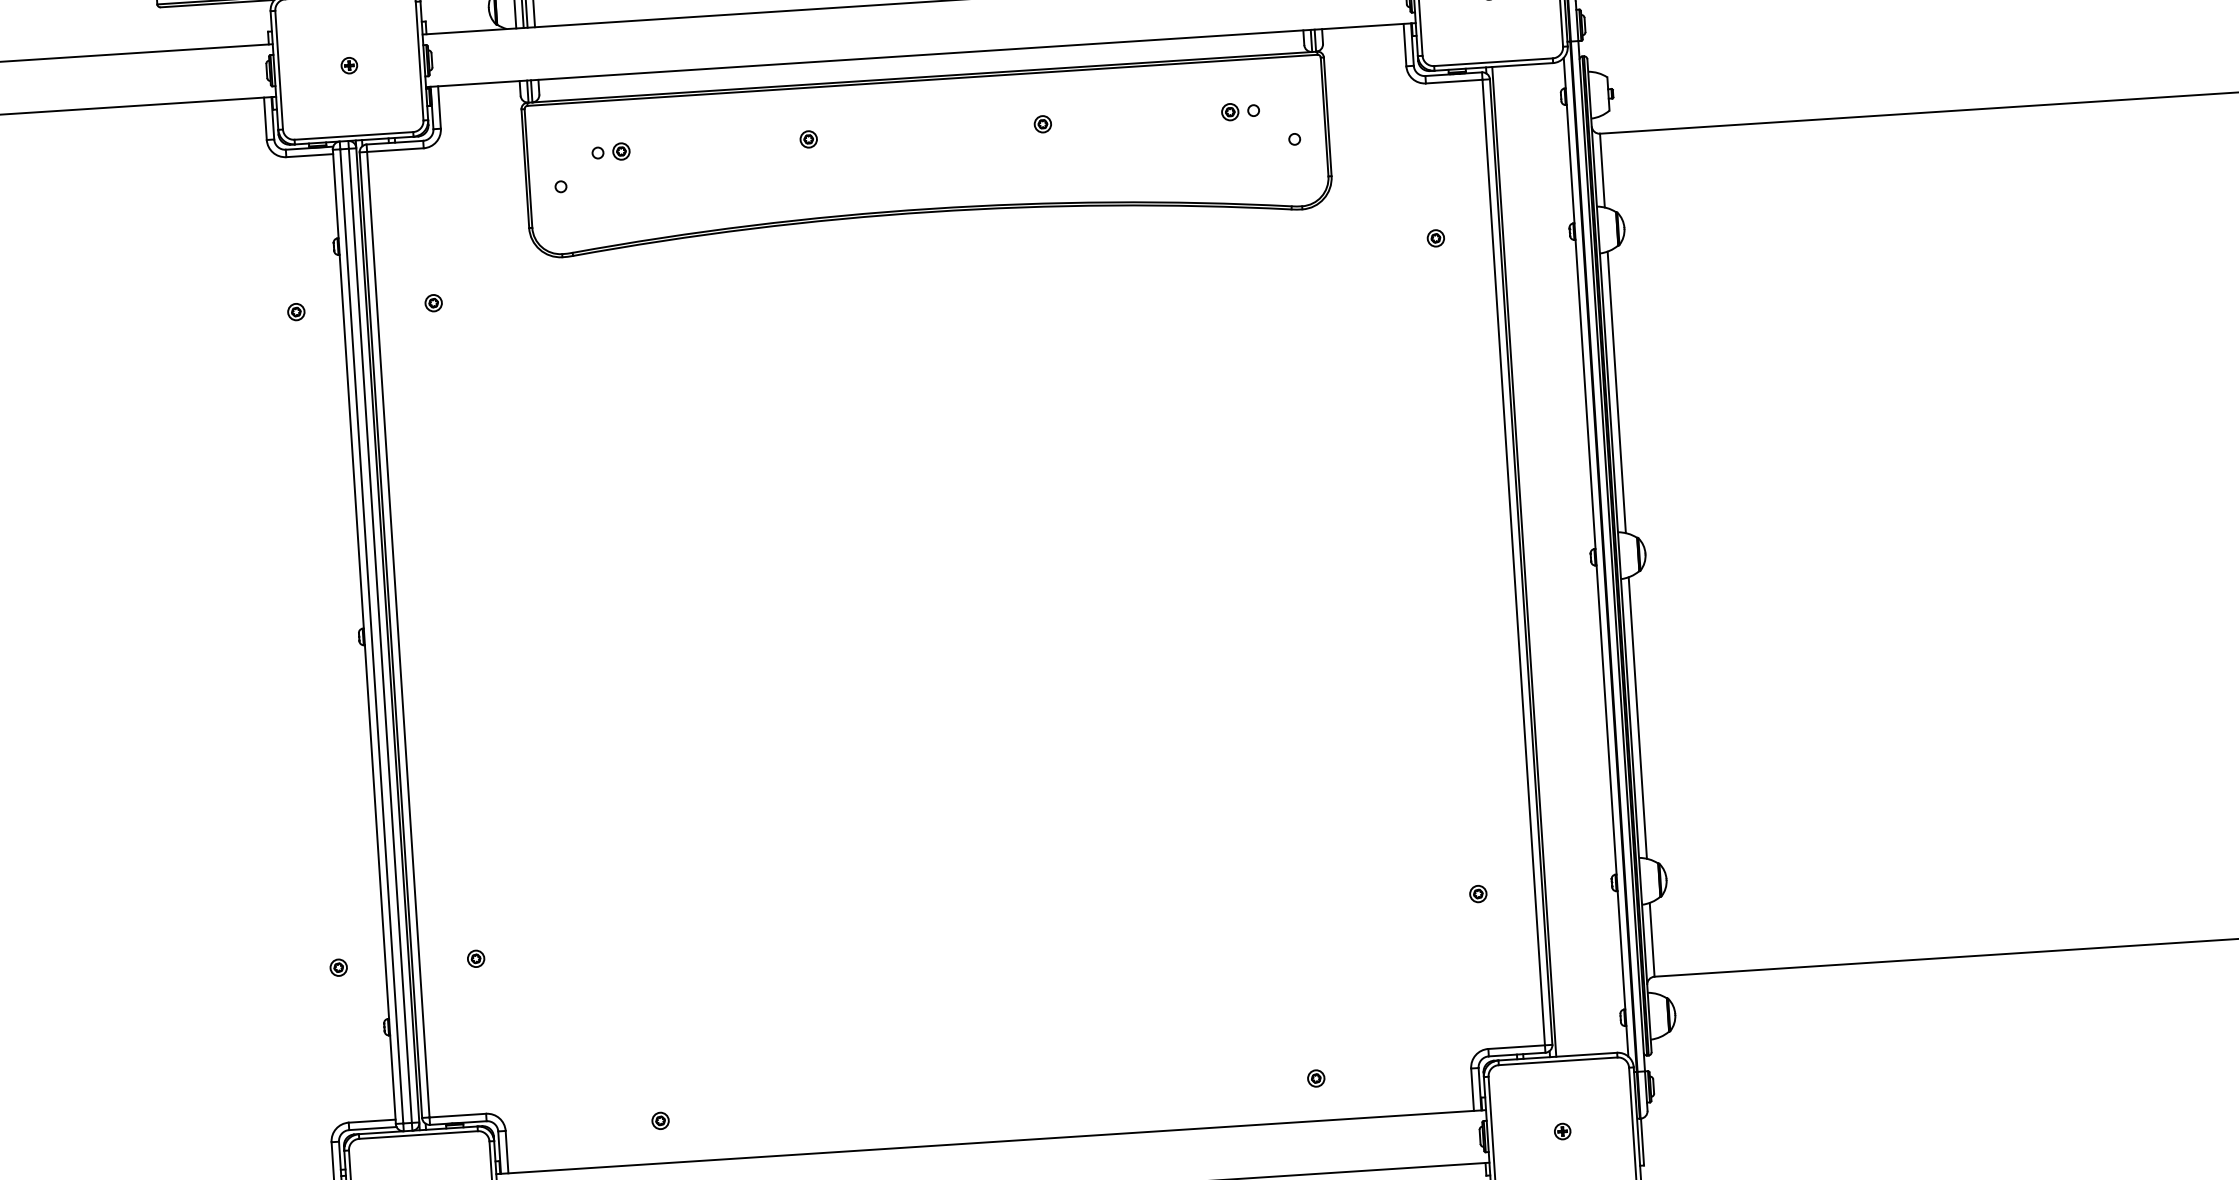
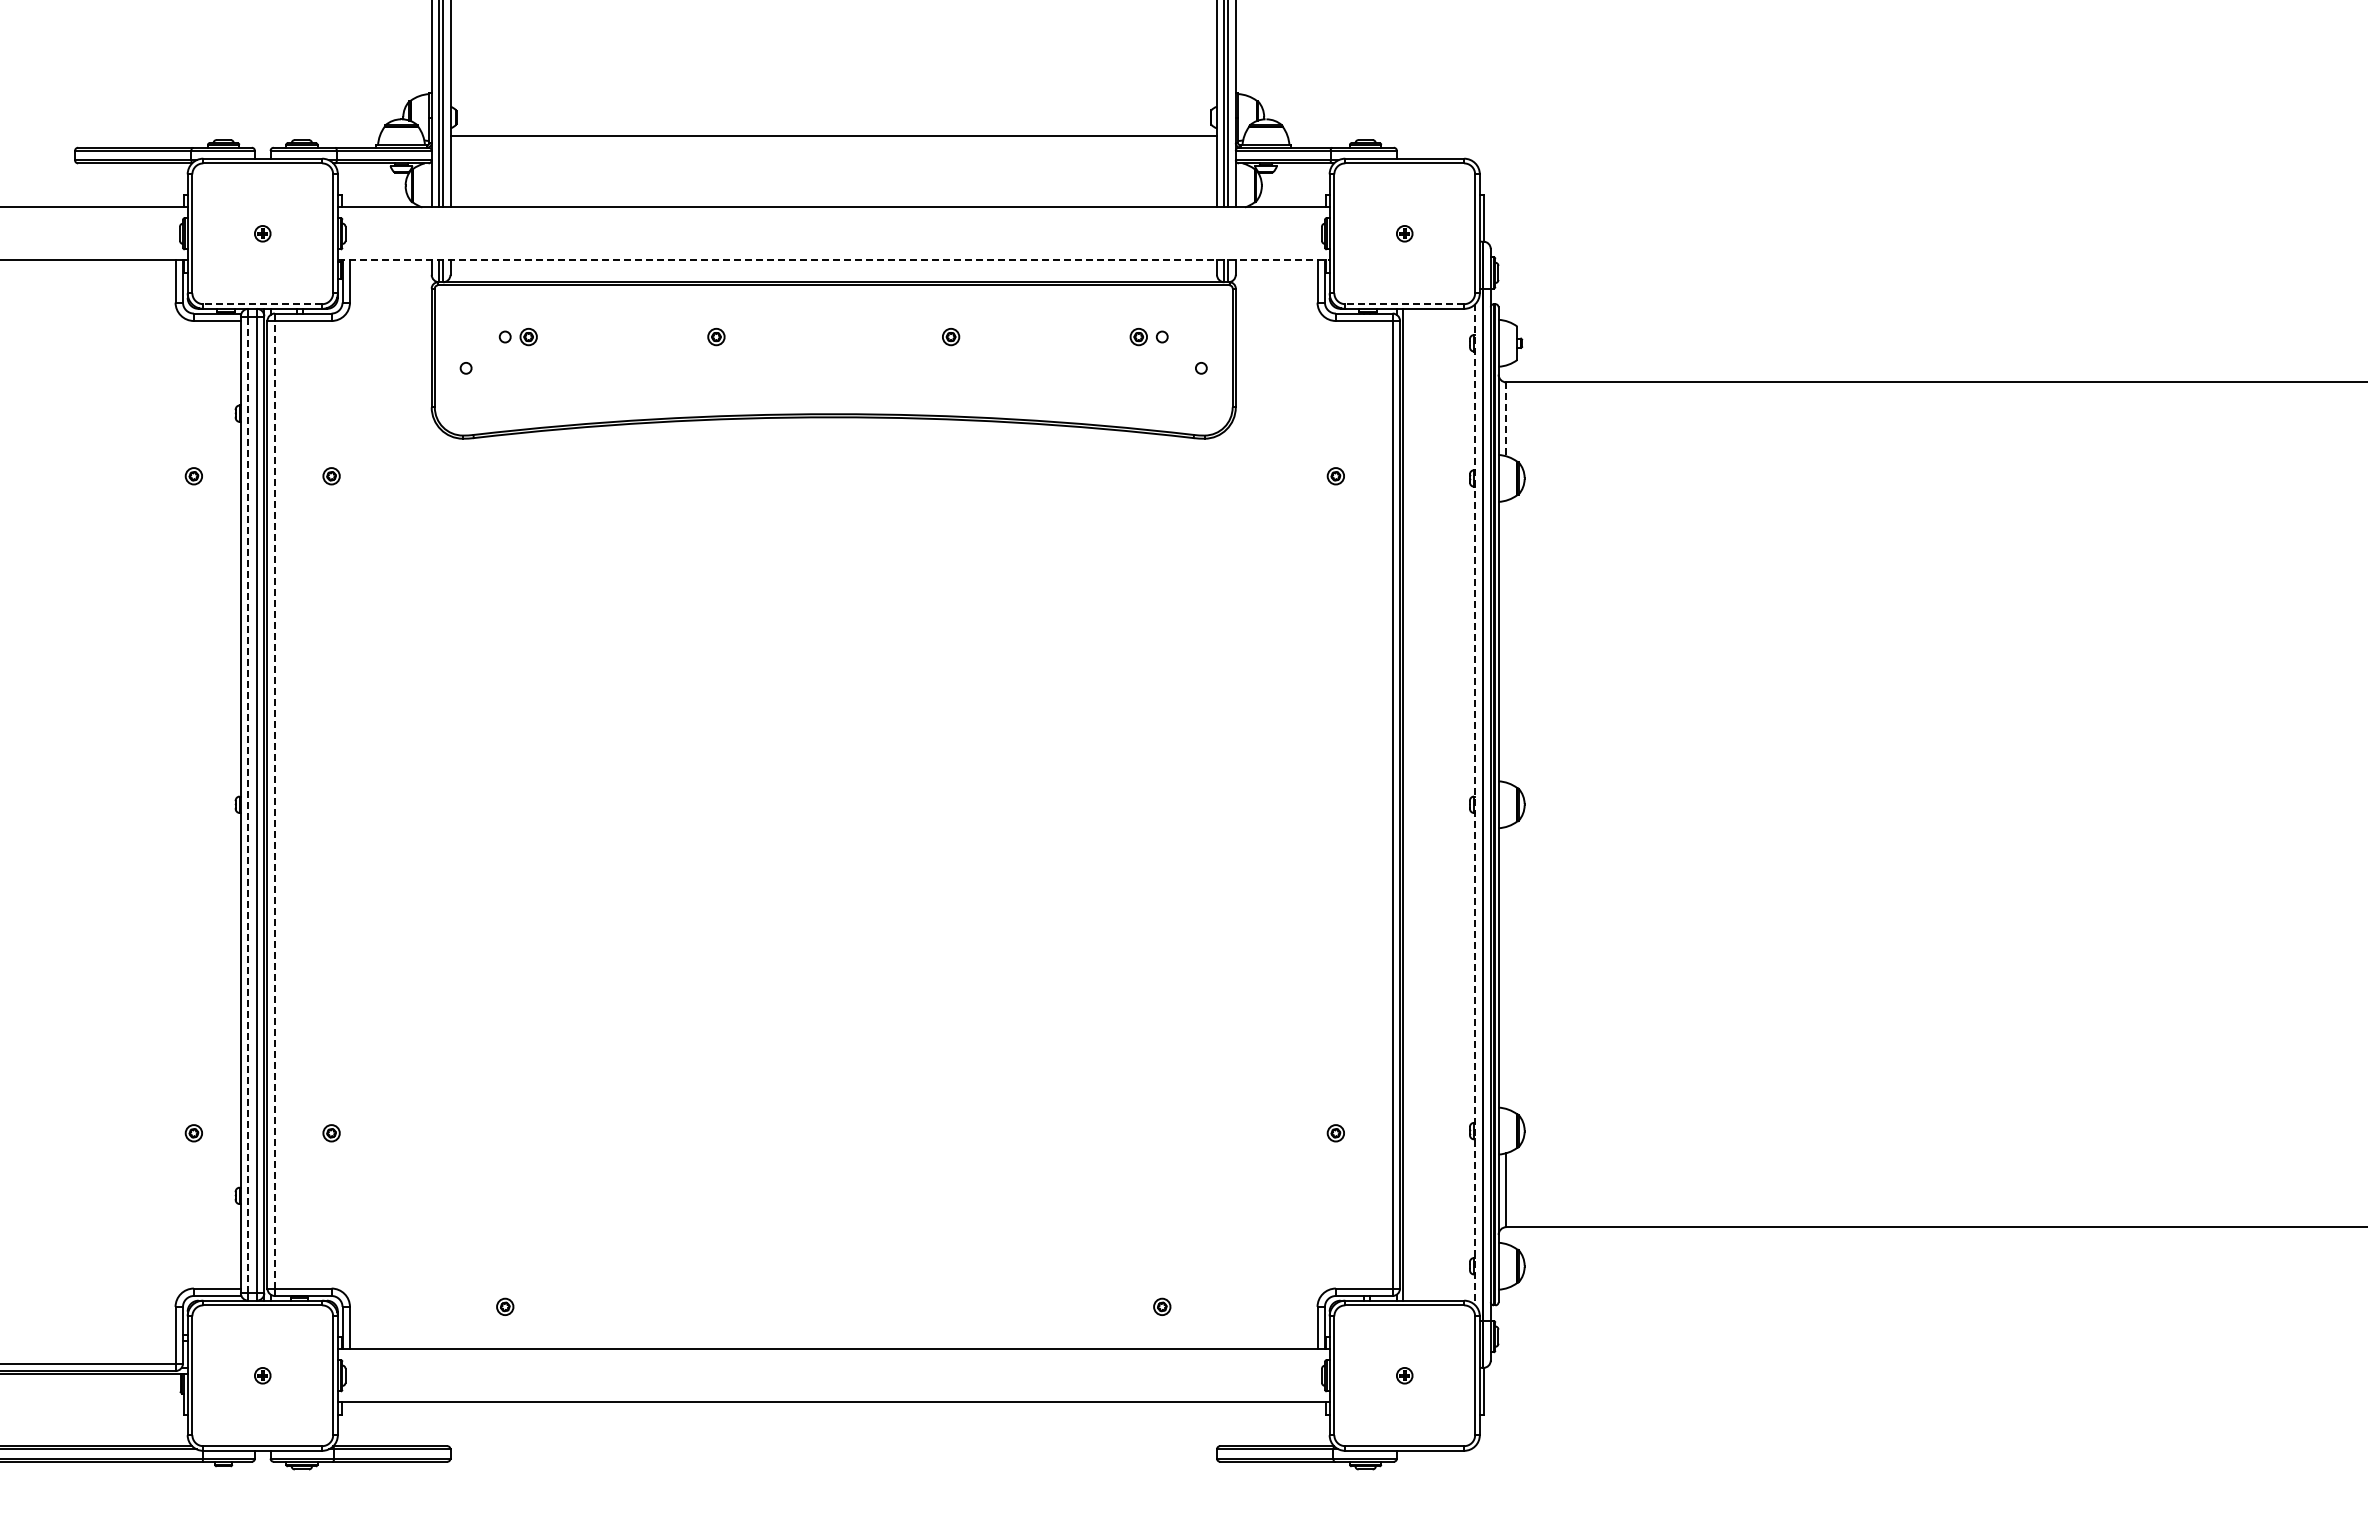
line: (920, 55) -> (833, 260), solid -> dashed
line: (1493, 62) -> (1404, 304), solid -> dashed
line: (353, 136) -> (262, 304), solid -> dashed
line: (1602, 170) -> (1506, 419), solid -> dashed
line: (1616, 392) -> (1506, 641), removed
line: (1596, 557) -> (1475, 805), solid -> dashed
line: (397, 634) -> (274, 804), solid -> dashed
line: (371, 636) -> (248, 804), solid -> dashed
line: (1637, 717) -> (1506, 967), removed

